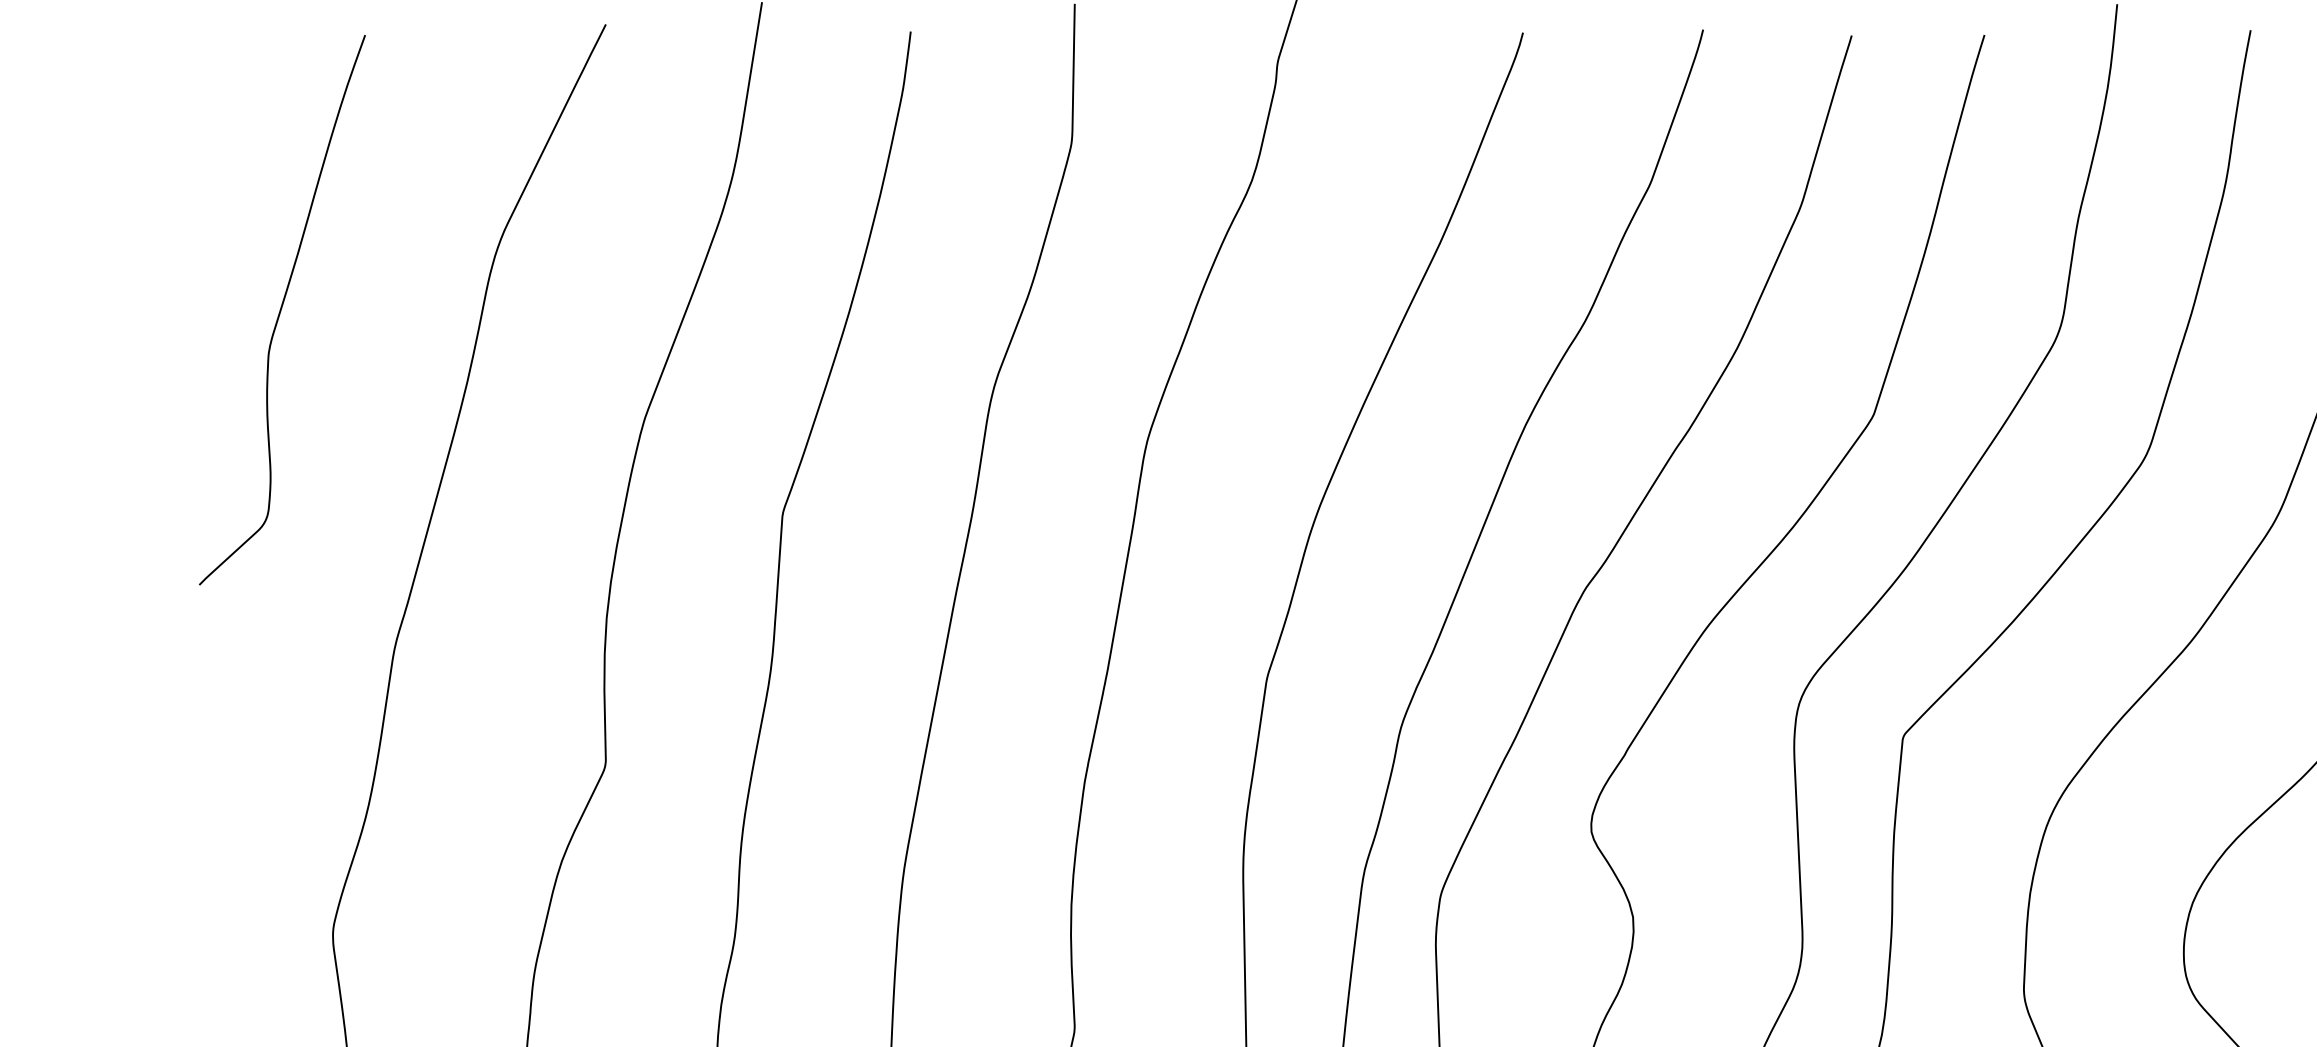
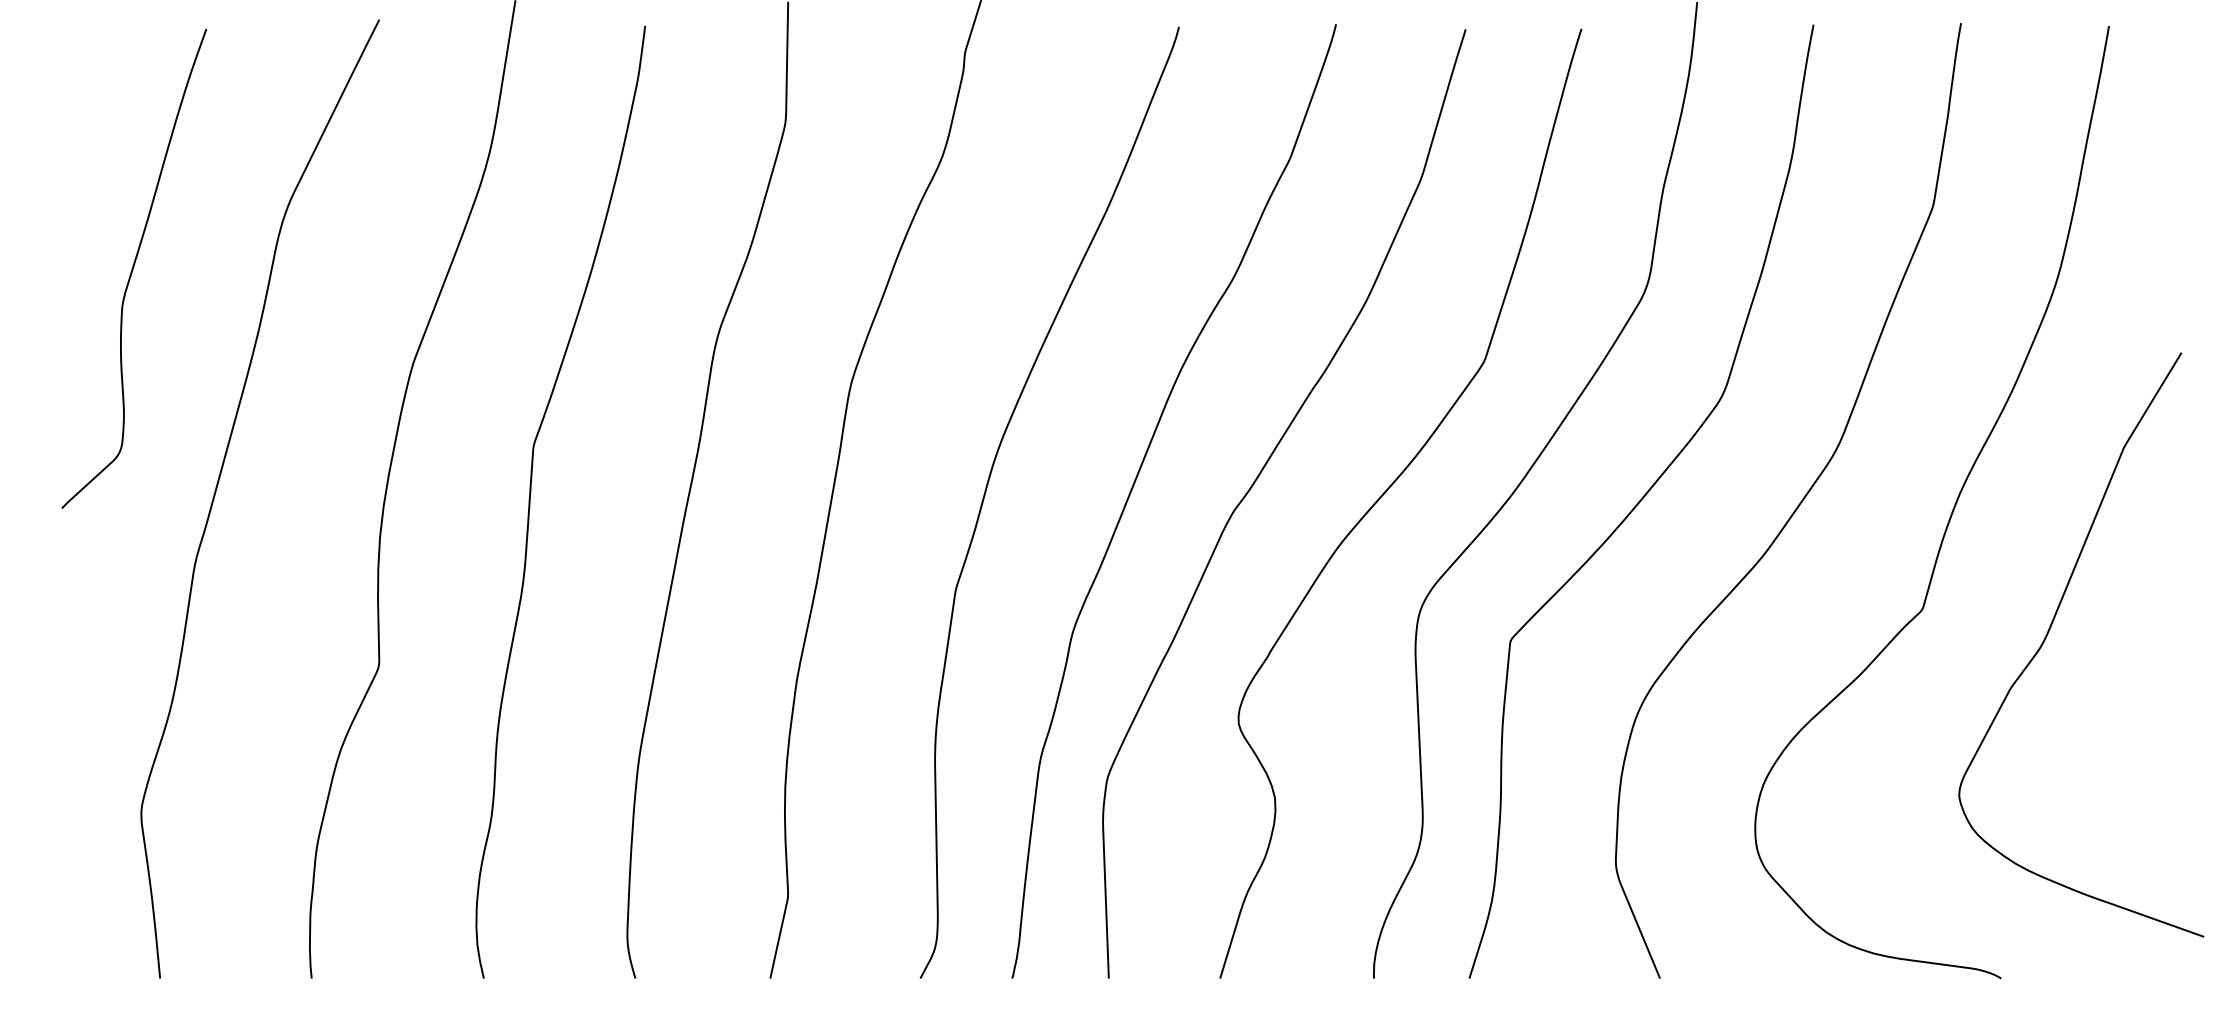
curve: (282, 308) -> (134, 267), moved

